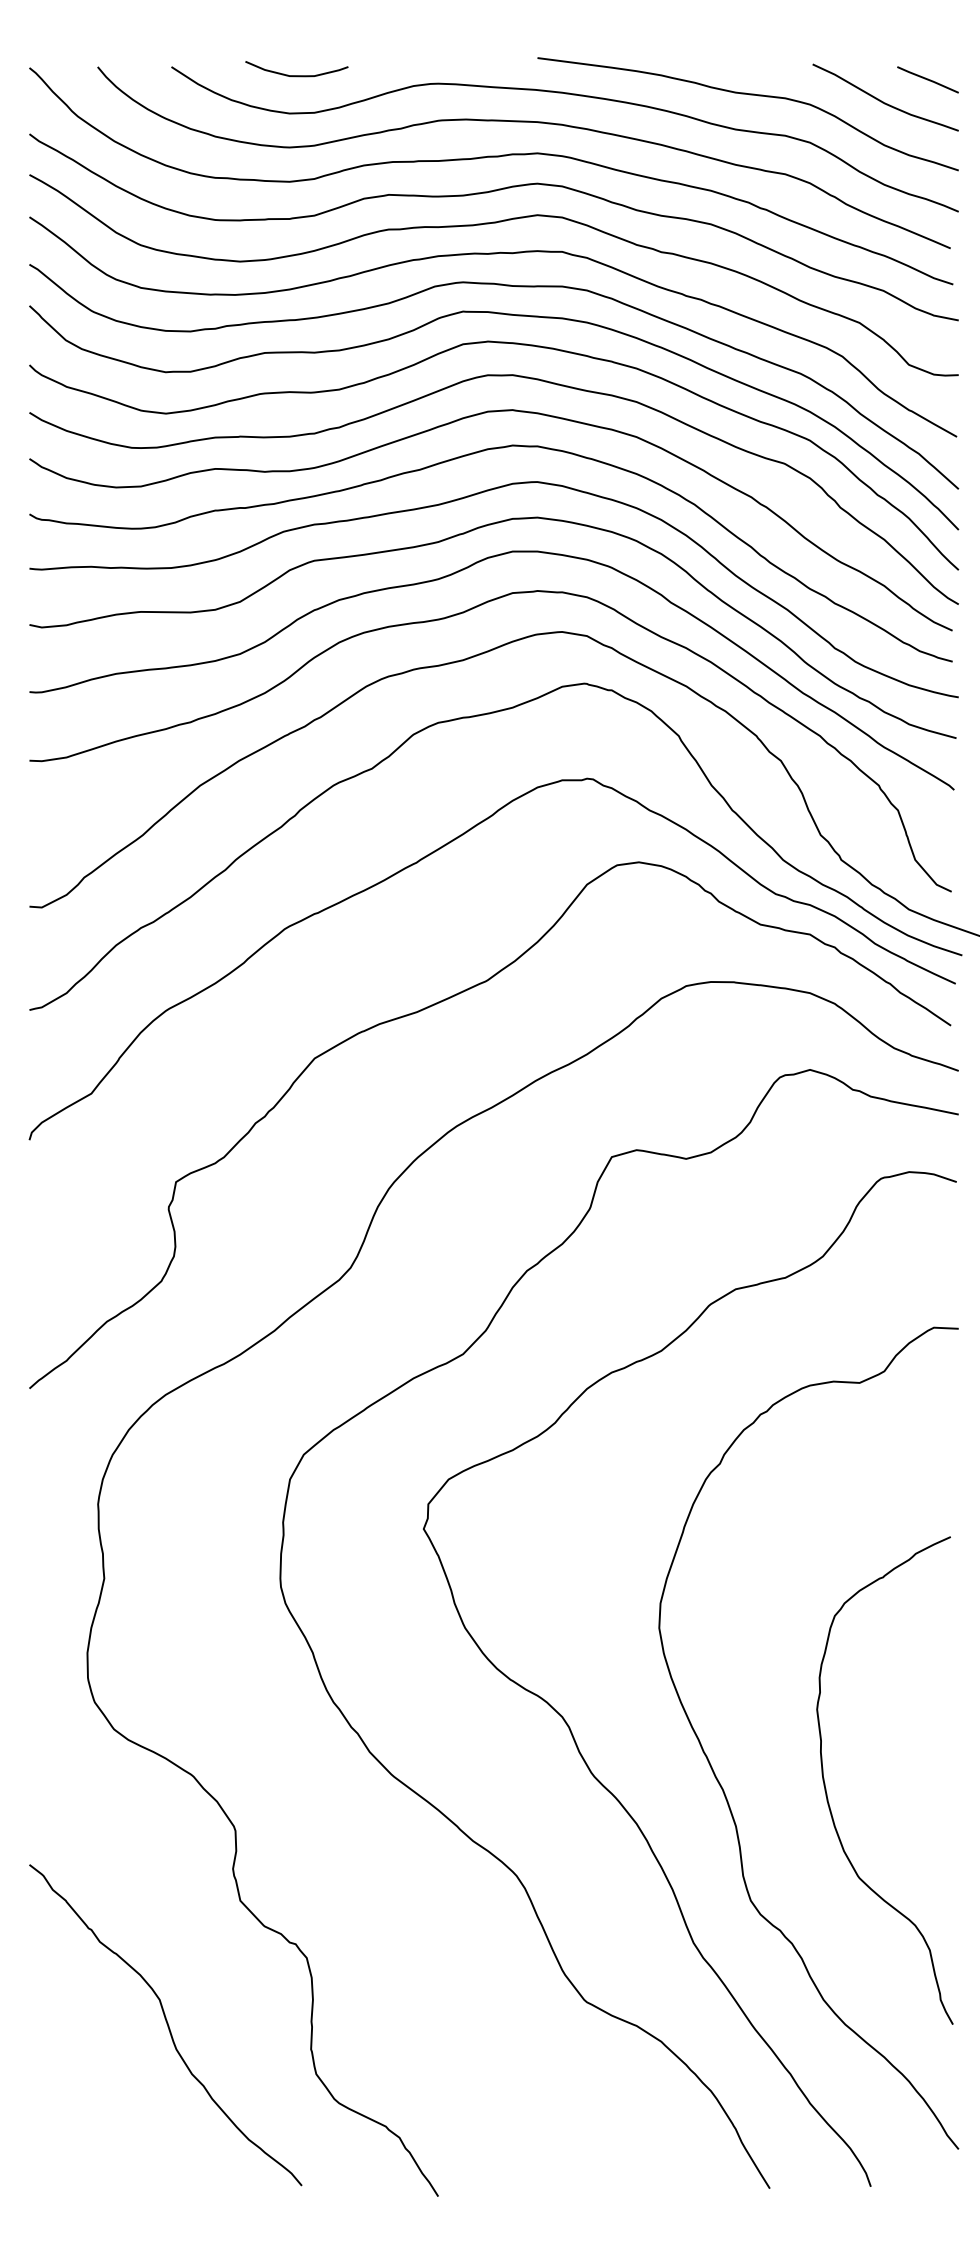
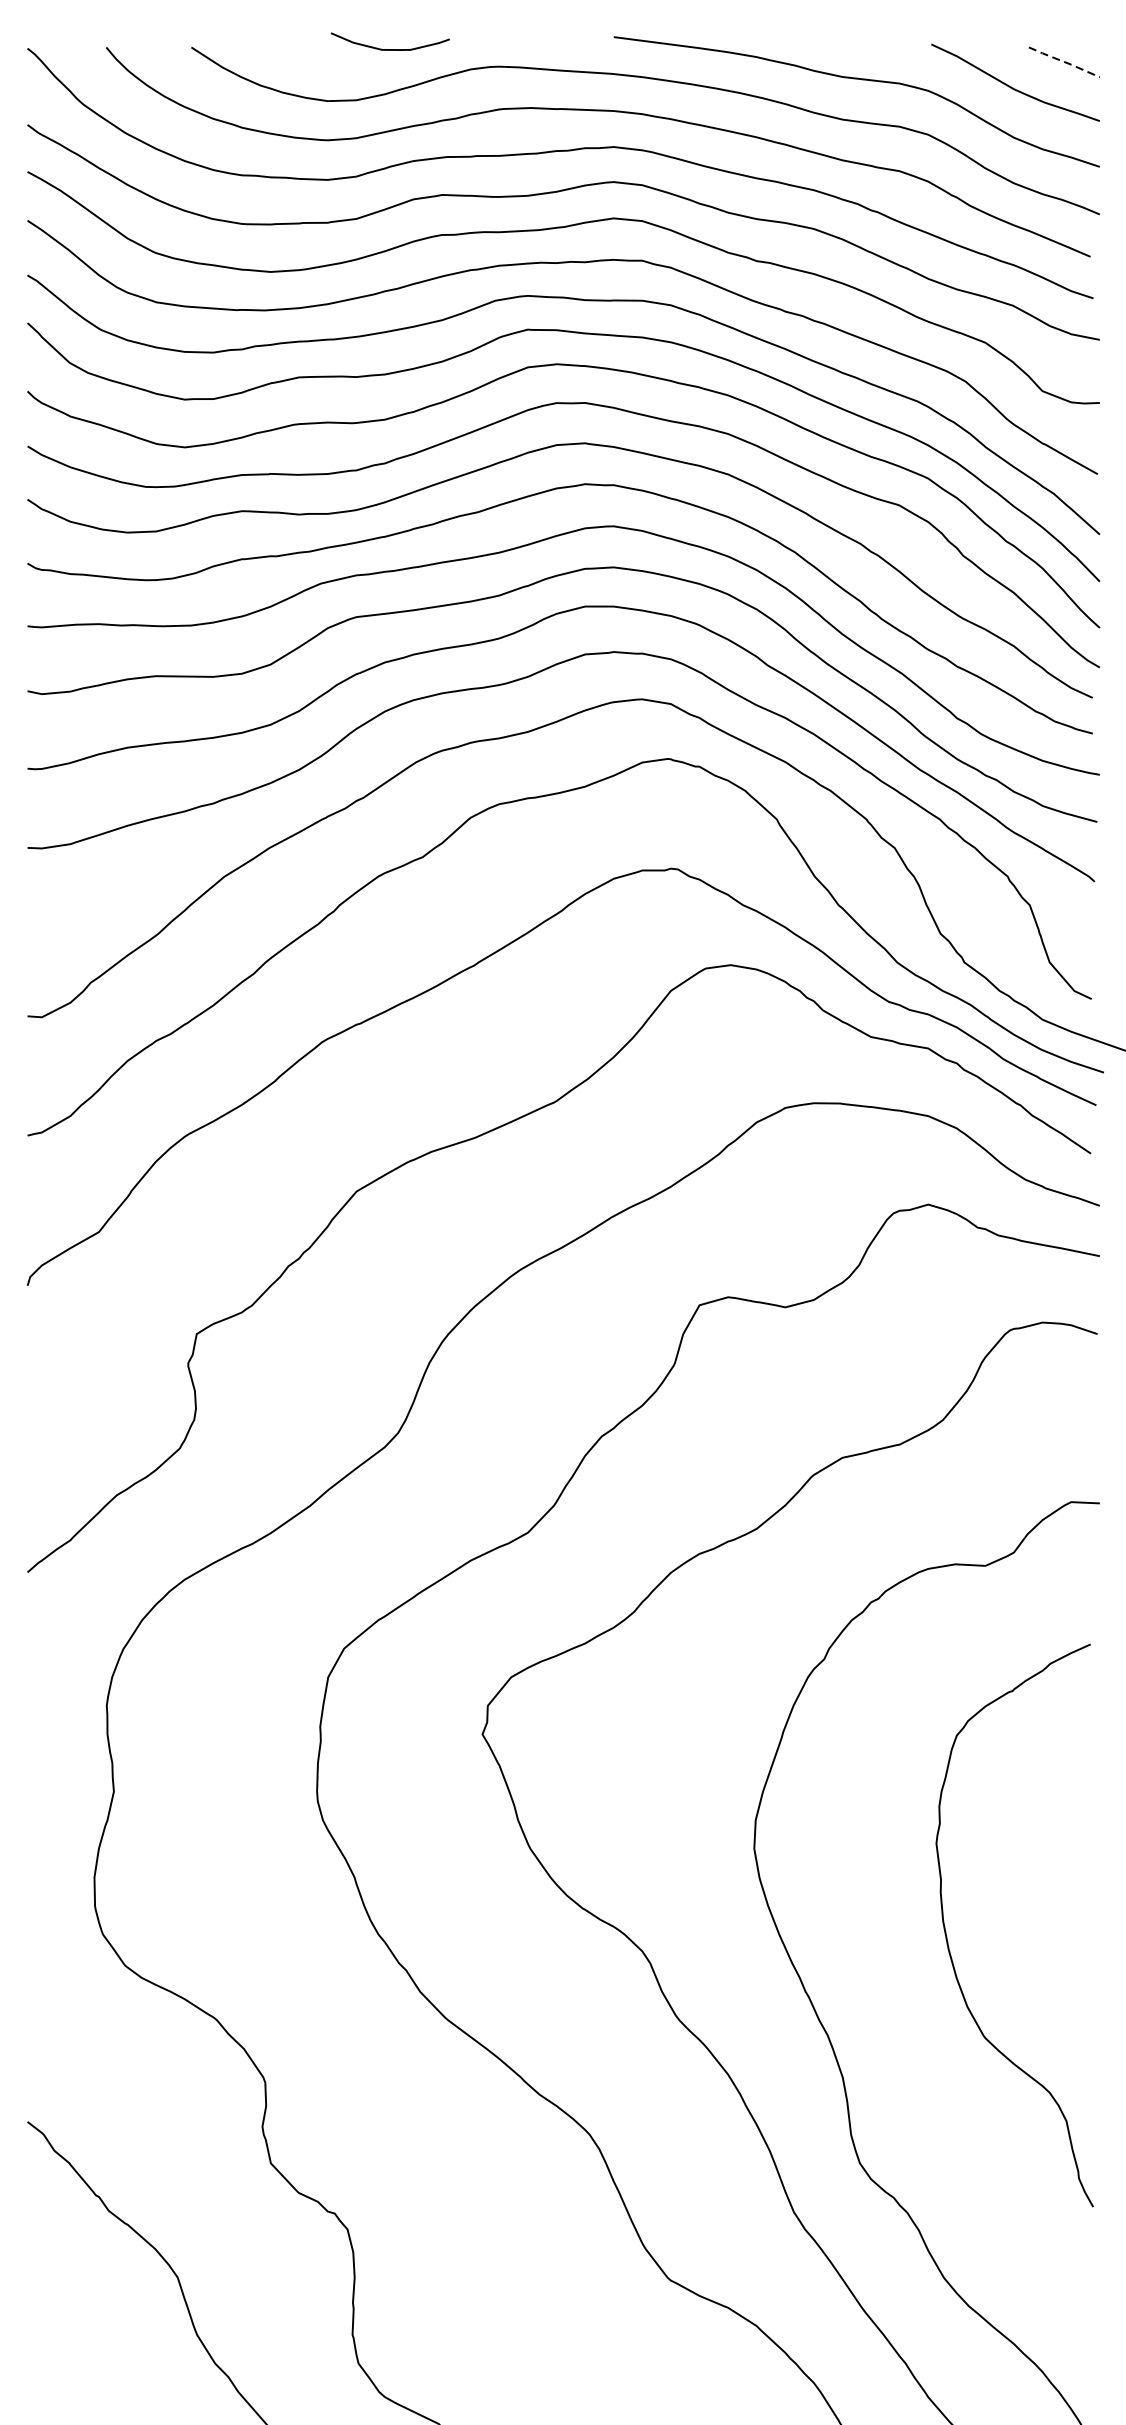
curve: (296, 75) -> (389, 49), moved
line: (928, 79) -> (1064, 61), solid -> dashed
curve: (827, 1793) -> (948, 1940), moved

